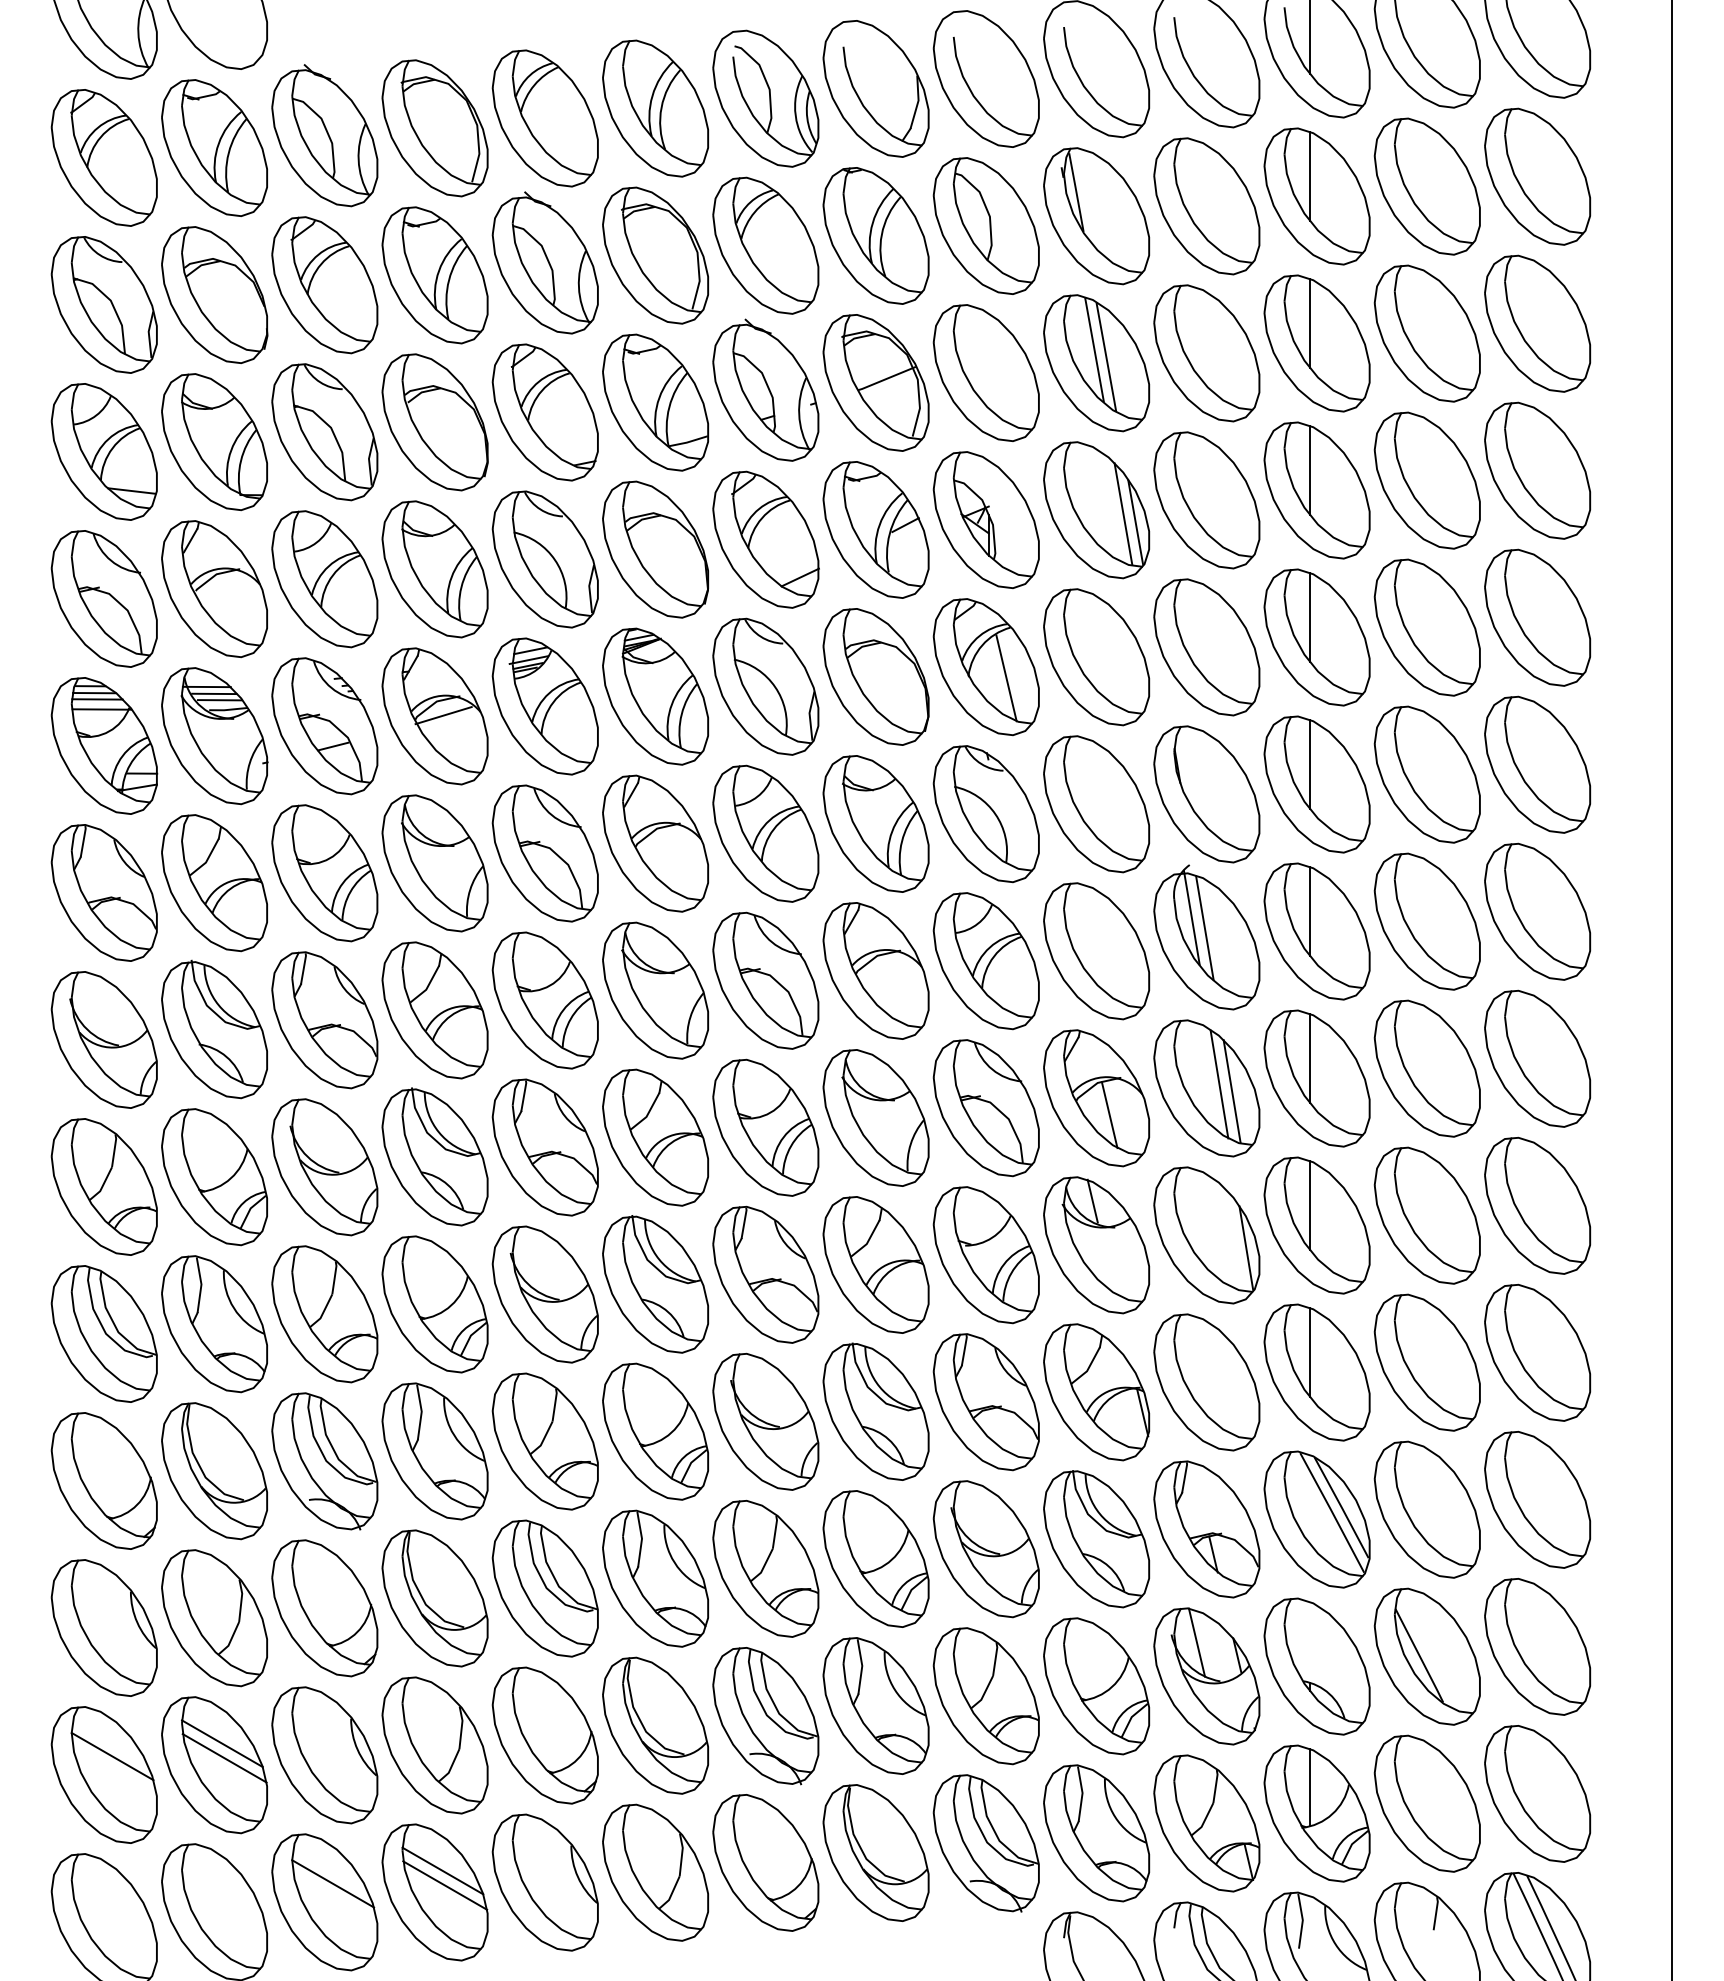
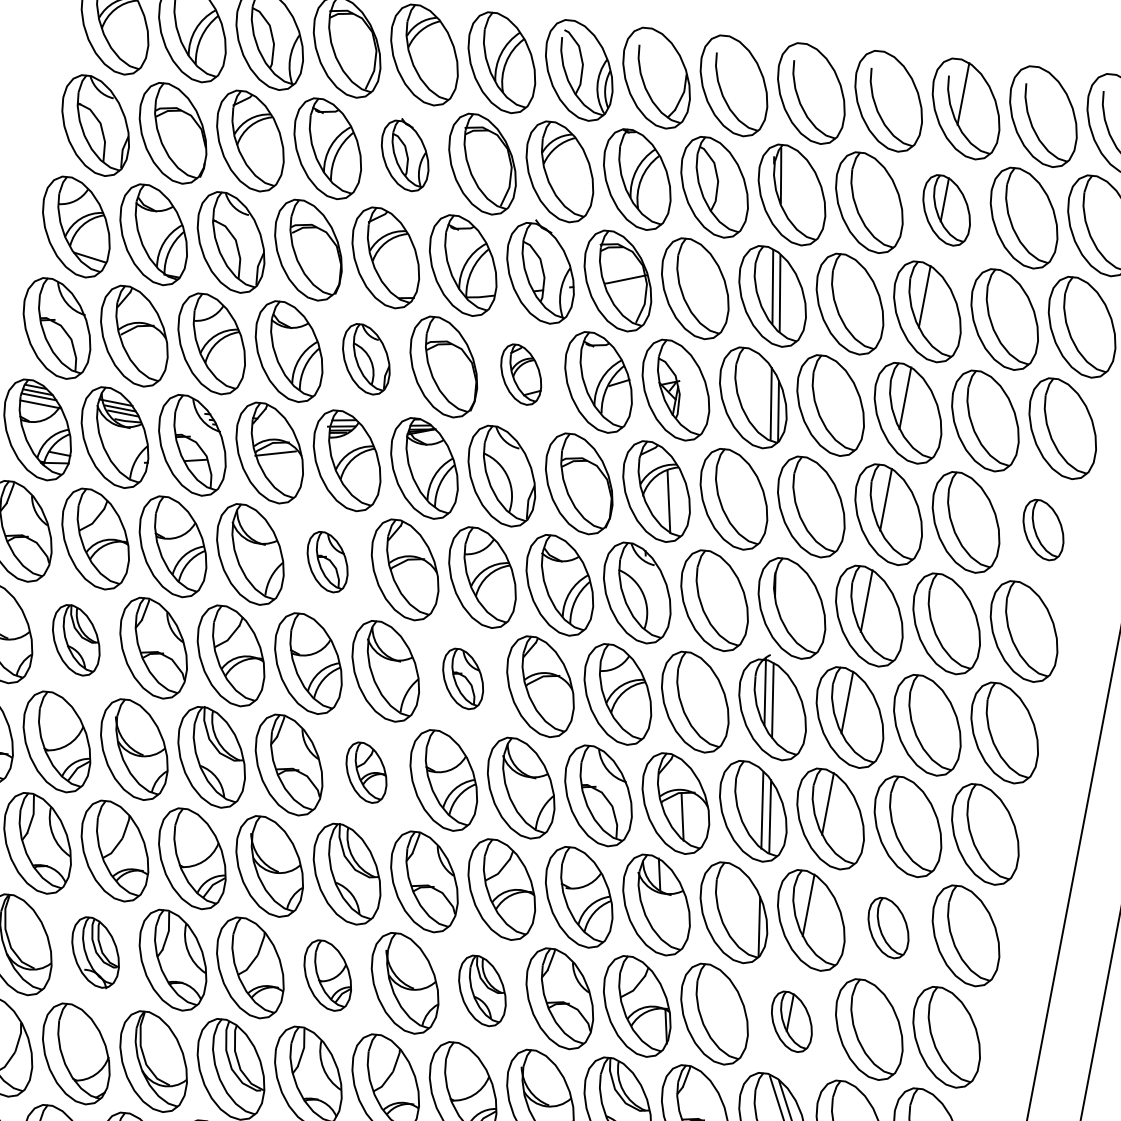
part: (1316, 196) -> (946, 210), size x0.7
part: (544, 262) -> (404, 154), size x0.7
part: (765, 539) -> (520, 374), size x0.6
part: (544, 559) -> (365, 359), size x0.7
part: (1537, 617) -> (1043, 529), size x0.6
part: (544, 853) -> (327, 562), size x0.6
part: (765, 980) -> (462, 678), size x0.6
part: (214, 1029) -> (76, 640), size x0.7
part: (655, 1137) -> (366, 772), size x0.6
part: (1426, 1215) -> (887, 927), size x0.6
part: (1316, 1372) -> (791, 1021), size x0.6
part: (875, 1411) -> (481, 990), size x0.7
part: (655, 1431) -> (327, 975), size x0.7
part: (324, 1461) -> (95, 952), size x0.7

